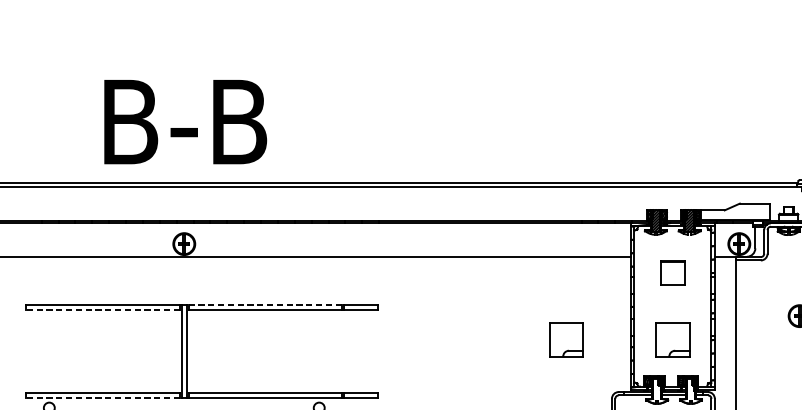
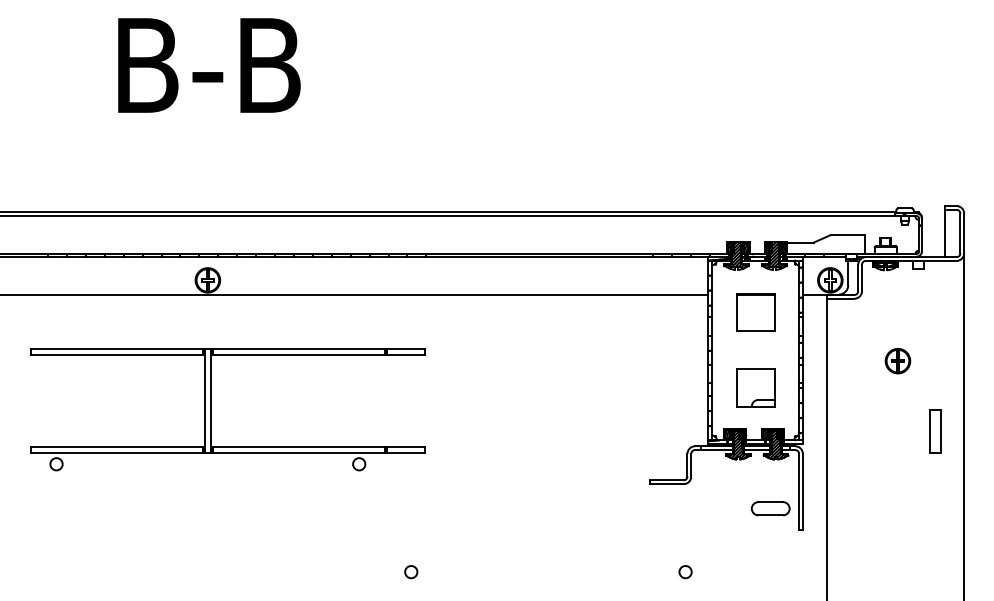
text: (185, 122) -> (209, 65), moved
part: (672, 272) -> (755, 312), size x1.43
line: (265, 304) -> (299, 348), dashed -> solid
line: (102, 310) -> (116, 354), dashed -> solid
part: (566, 339) -> (636, 387), removed
hatch: (657, 391) -> (738, 445), added
hatch: (690, 391) -> (775, 445), added
line: (102, 397) -> (116, 452), dashed -> solid

